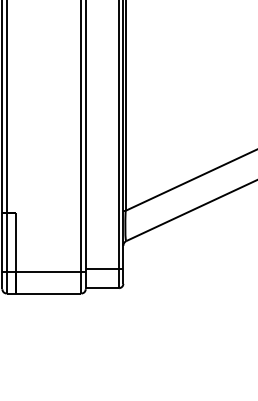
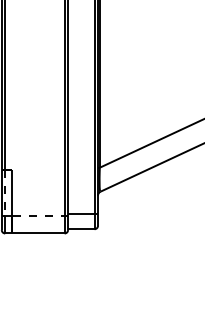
line: (6, 243) -> (5, 193), solid -> dashed
line: (48, 272) -> (38, 216), solid -> dashed

